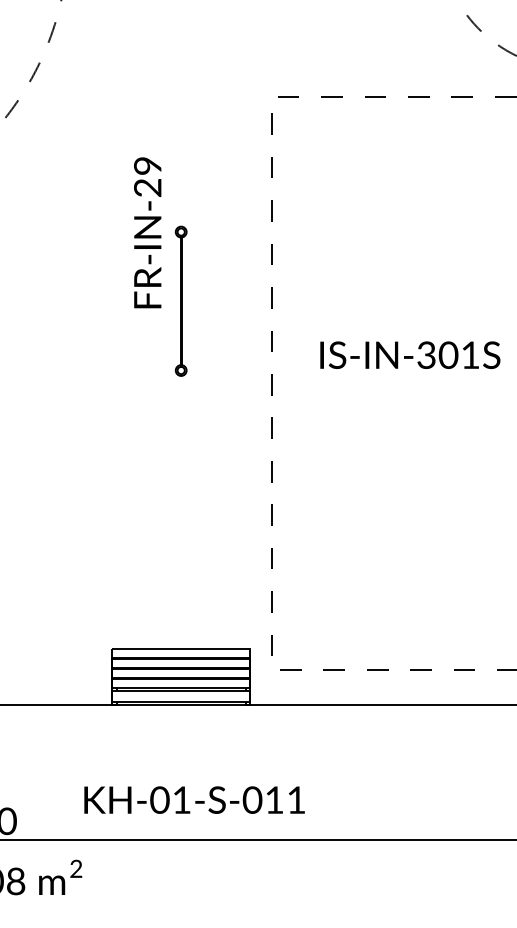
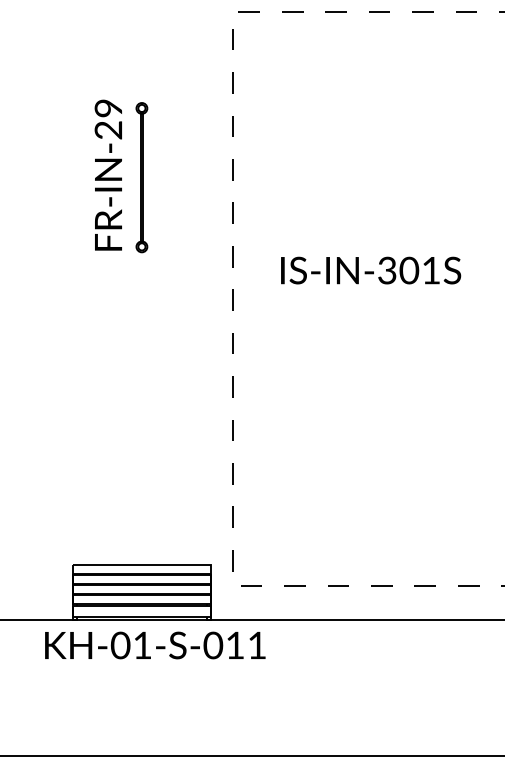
text: (147, 232) -> (108, 174), moved
part: (180, 300) -> (141, 176), moved
text: (194, 799) -> (155, 644), moved

